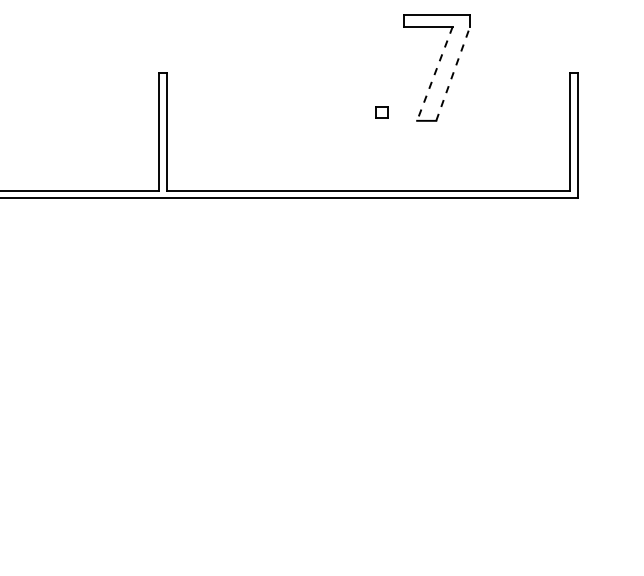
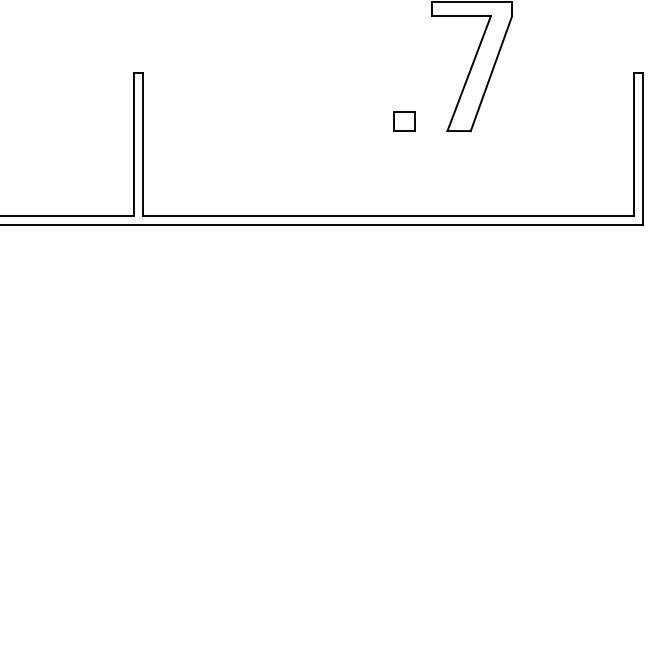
line: (453, 73) -> (491, 73), dashed -> solid
line: (434, 74) -> (468, 74), dashed -> solid
part: (381, 112) -> (404, 120), size x1.43

